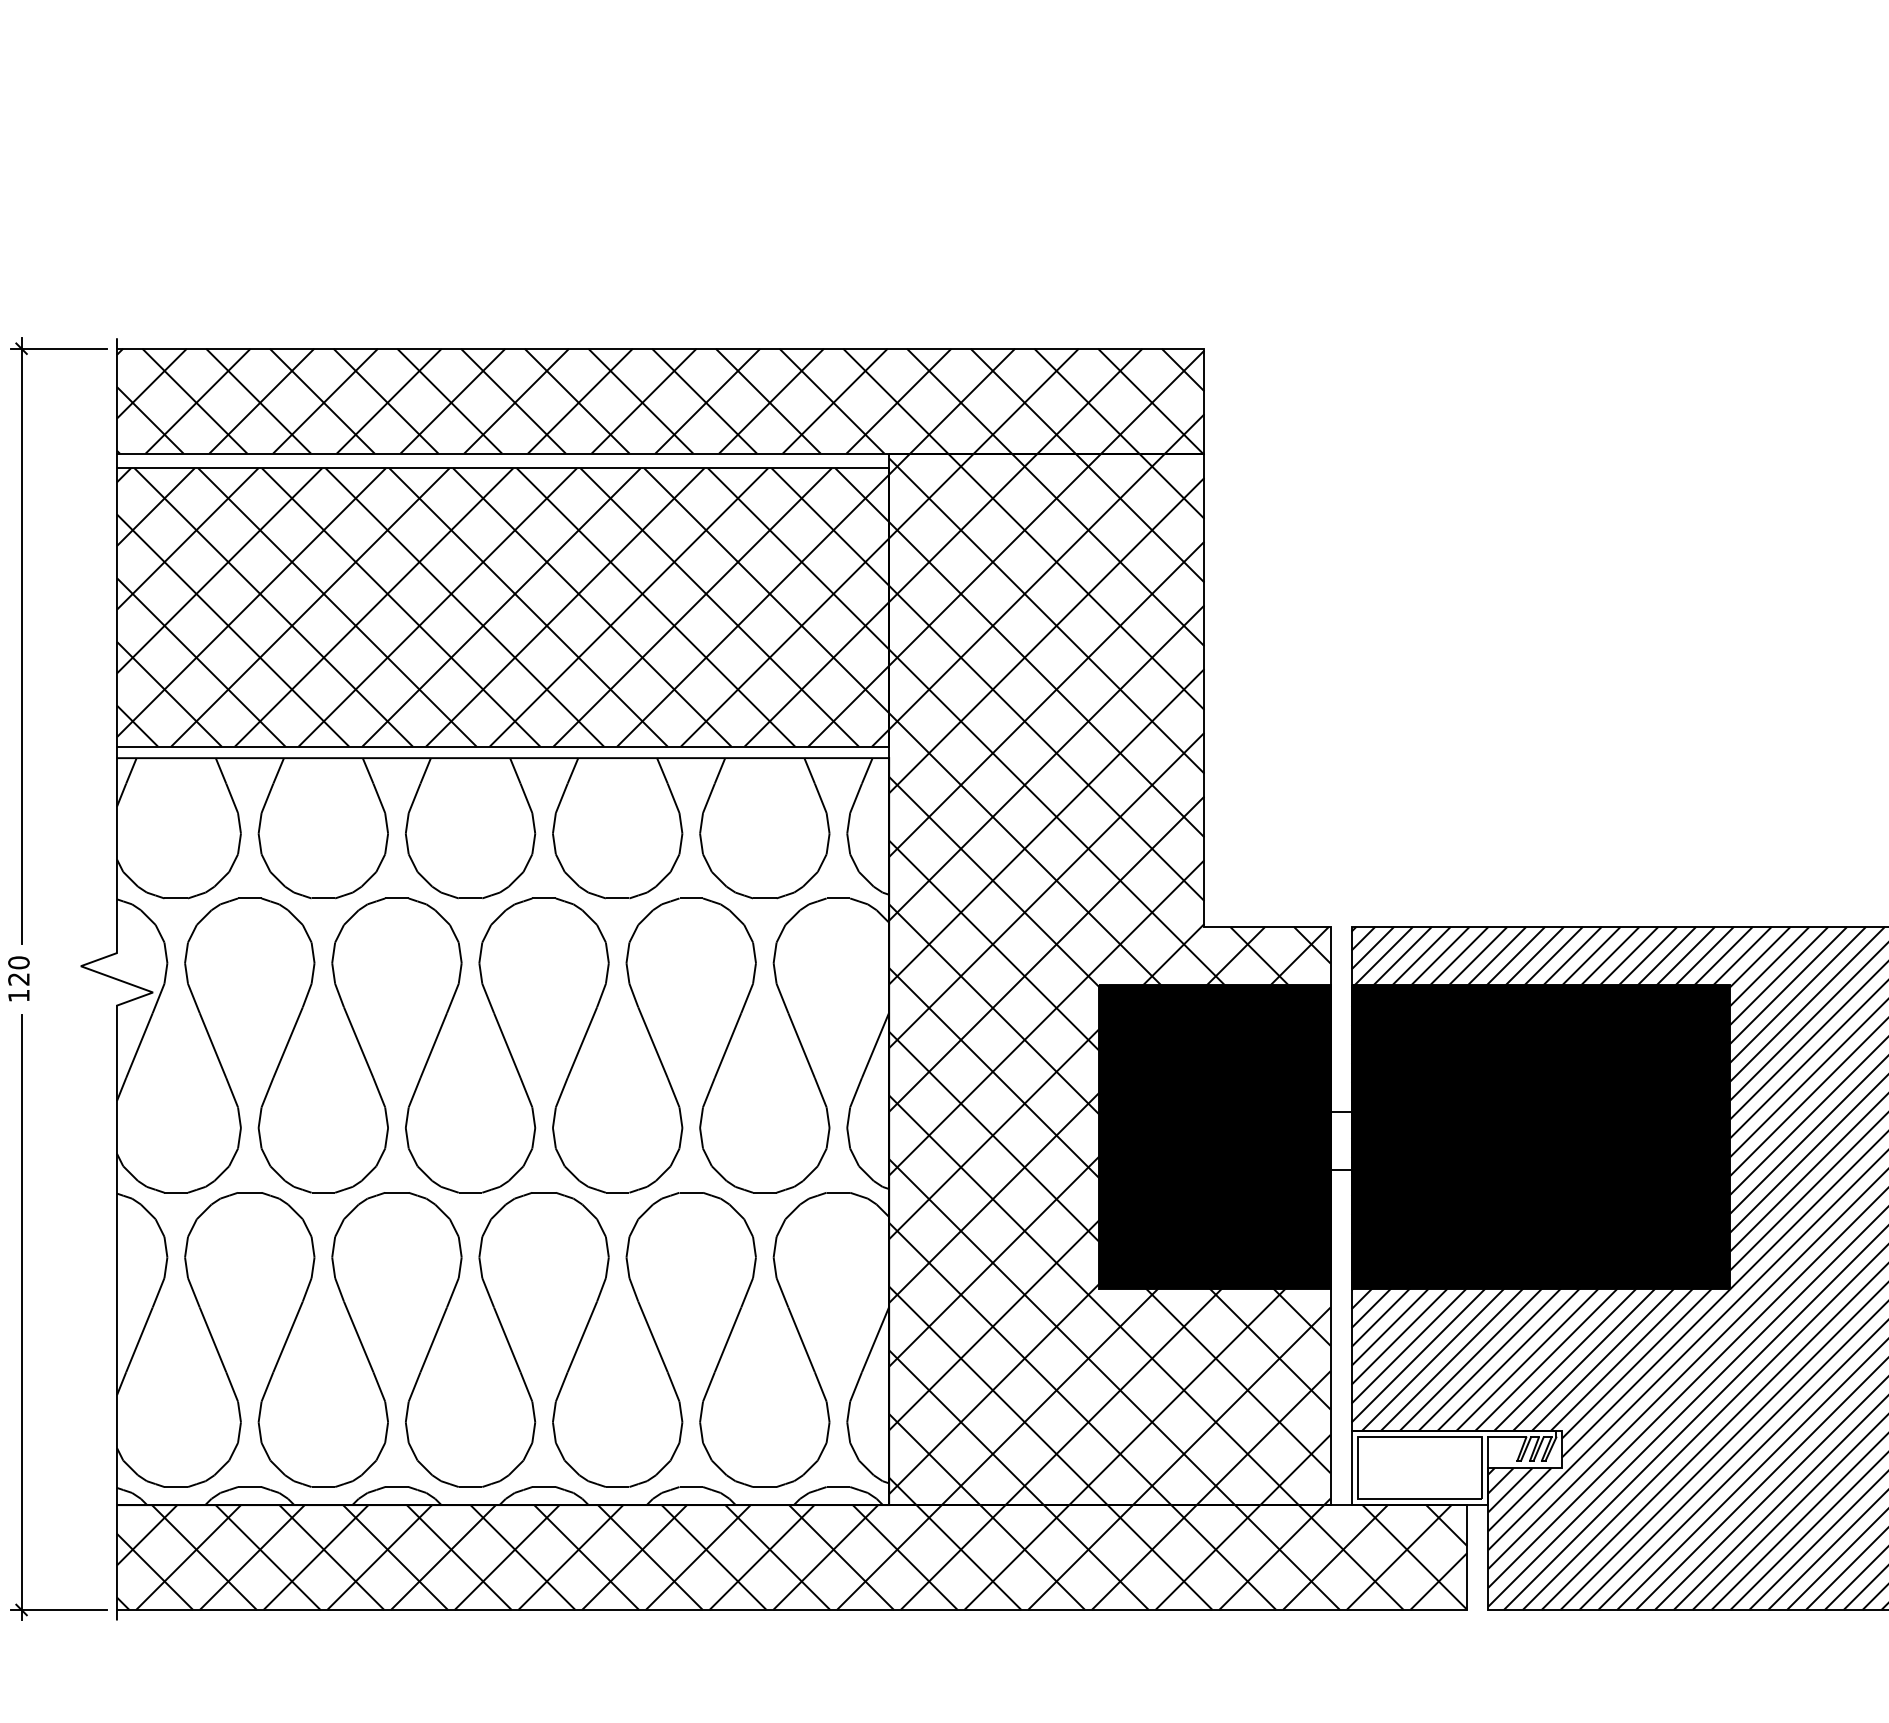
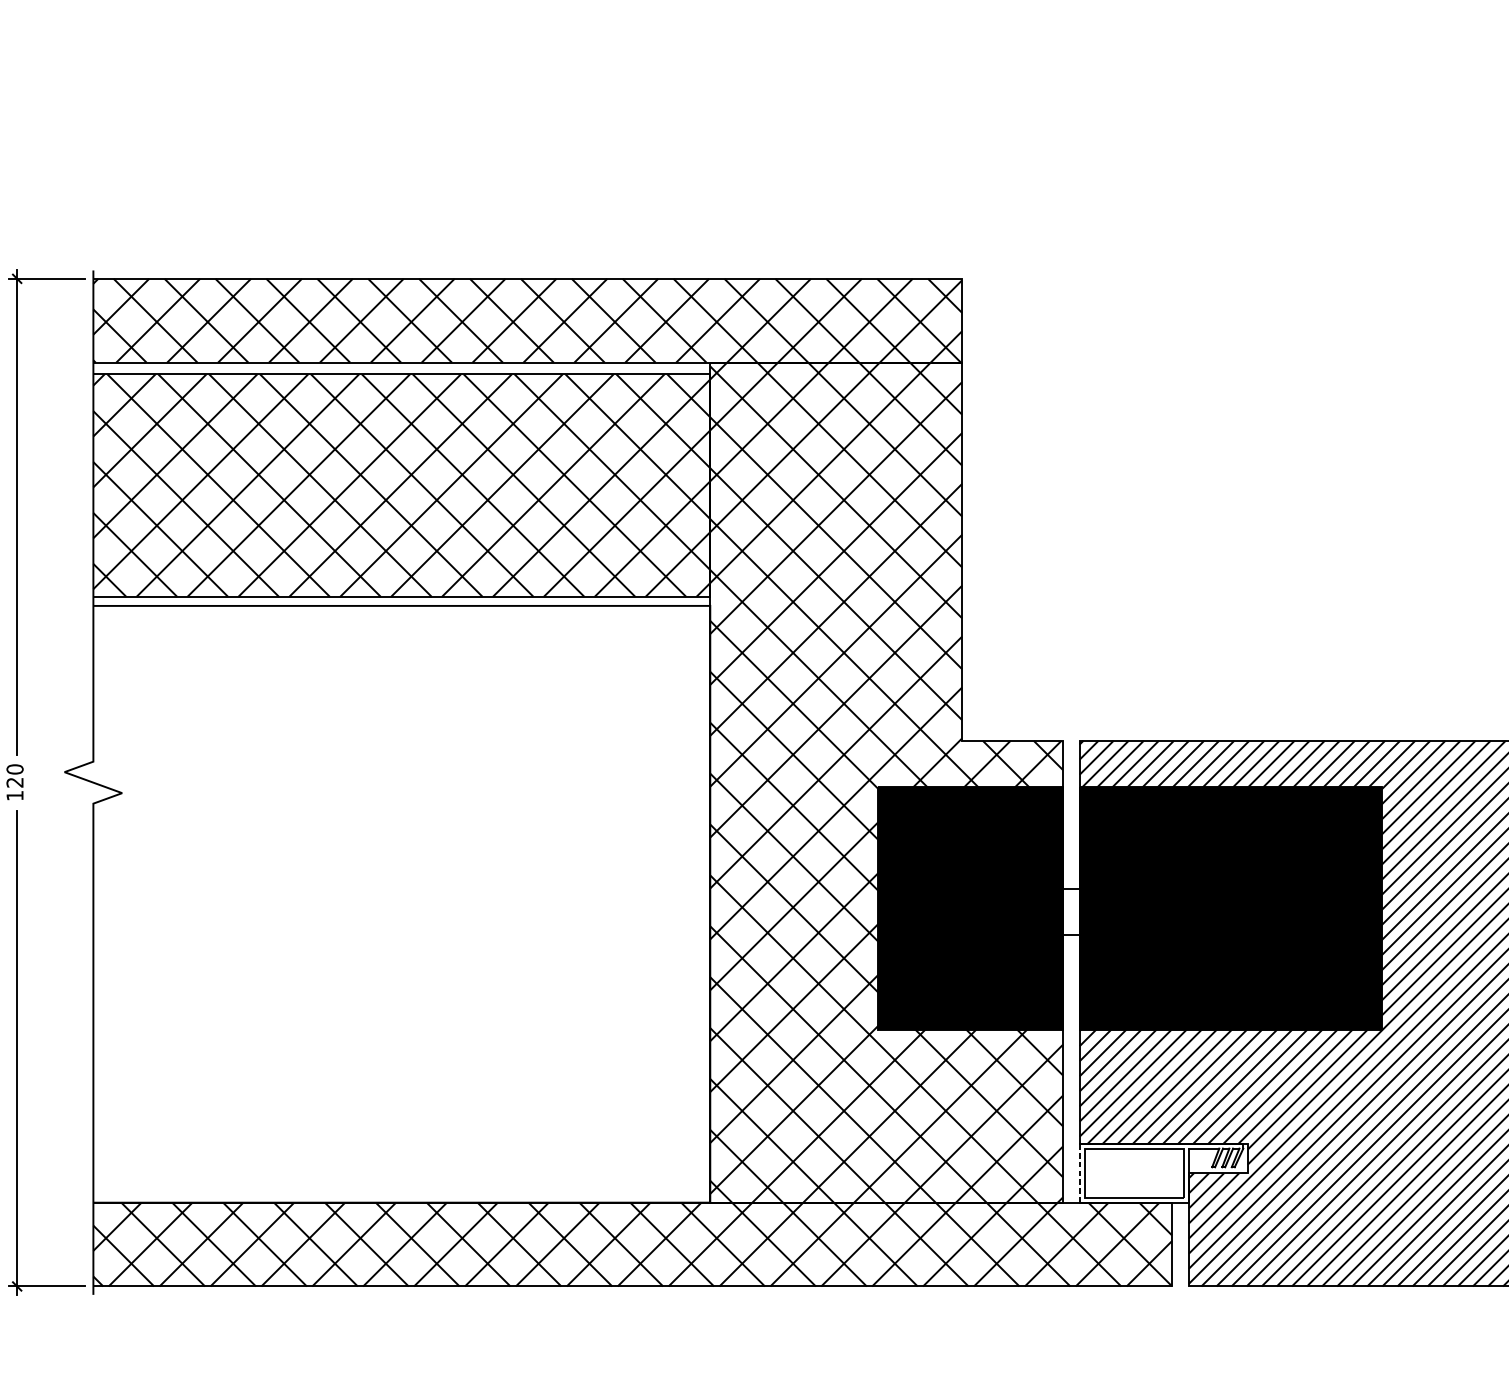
hatch: (502, 1131) -> (401, 904), removed
line: (1351, 1468) -> (1079, 1173), solid -> dashed

